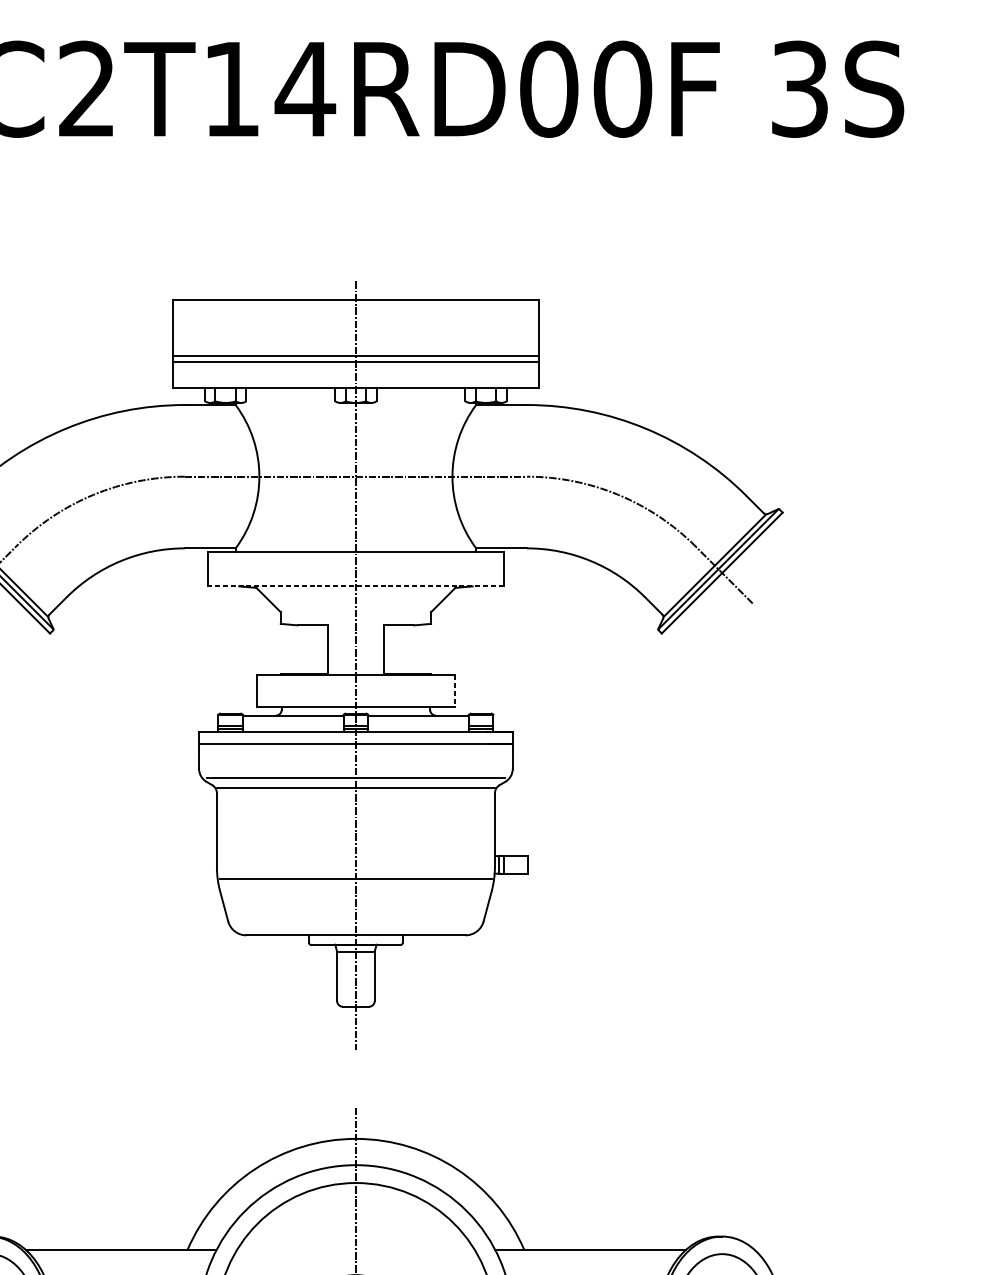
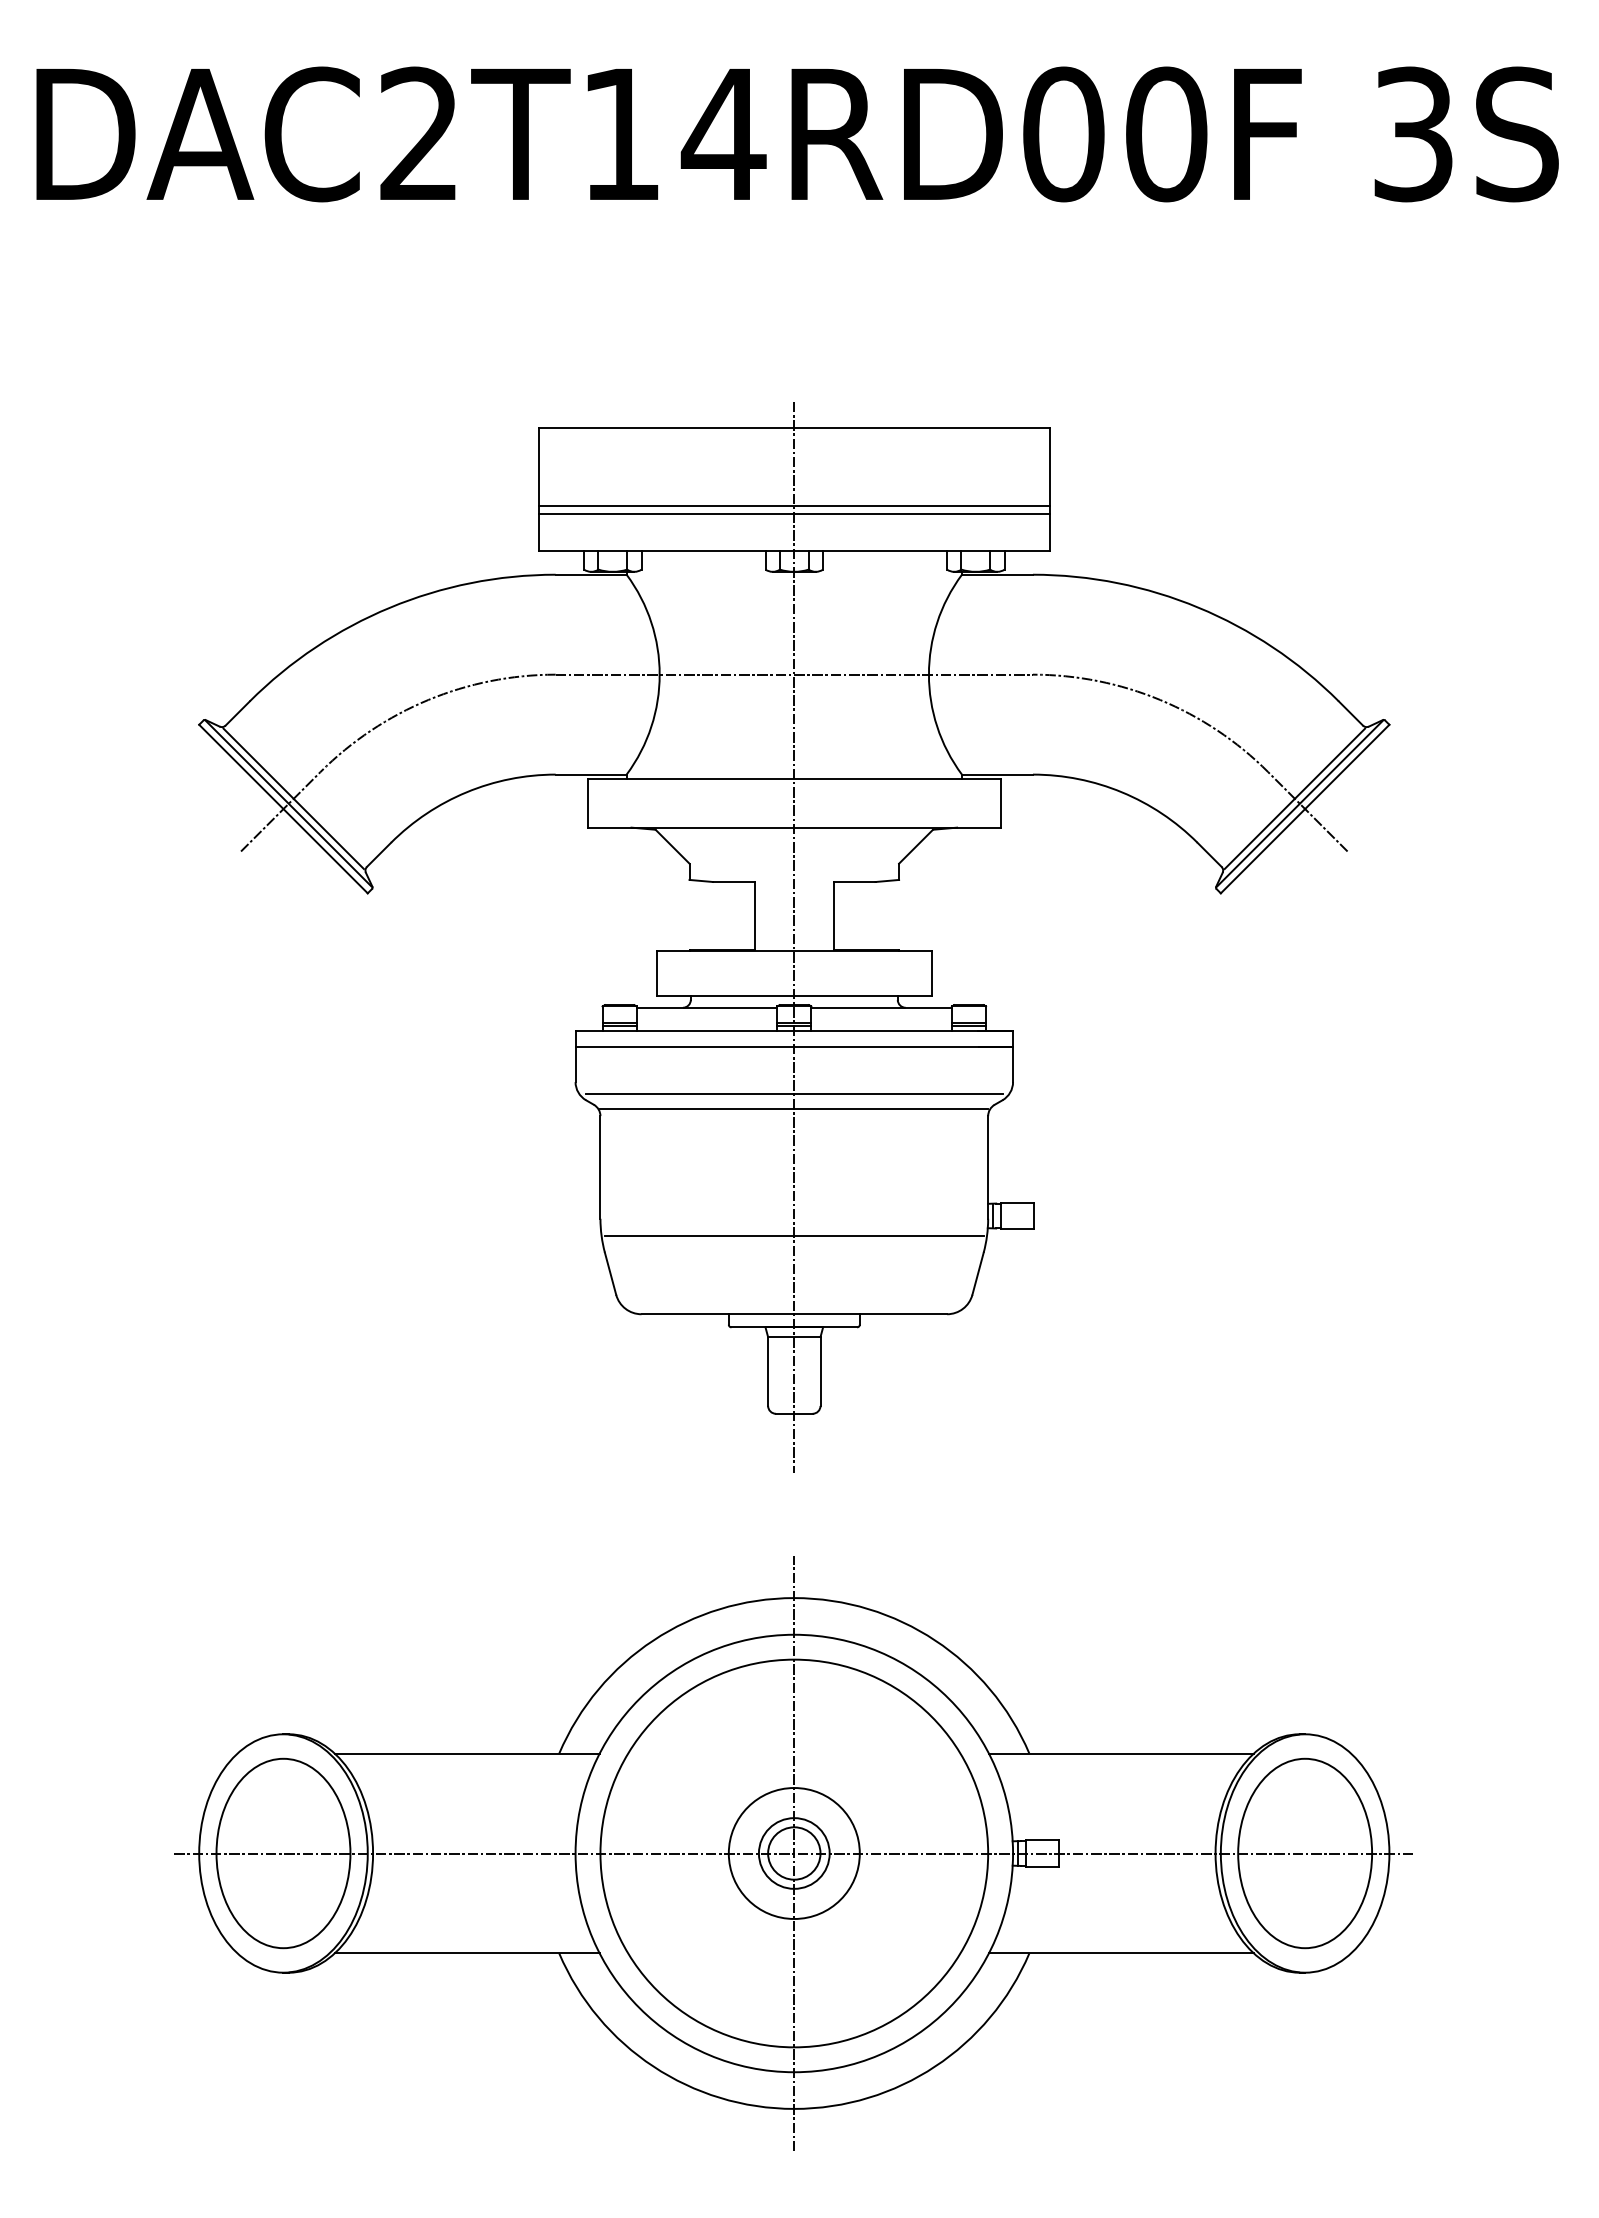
line: (355, 586) -> (793, 827), dashed -> solid
line: (454, 691) -> (931, 974), dashed -> solid

